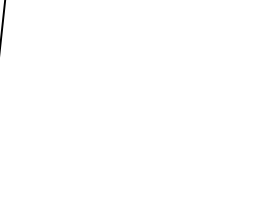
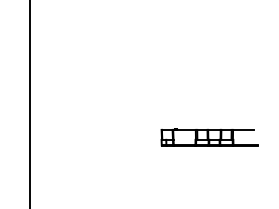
part: (182, 140) -> (209, 137), added

